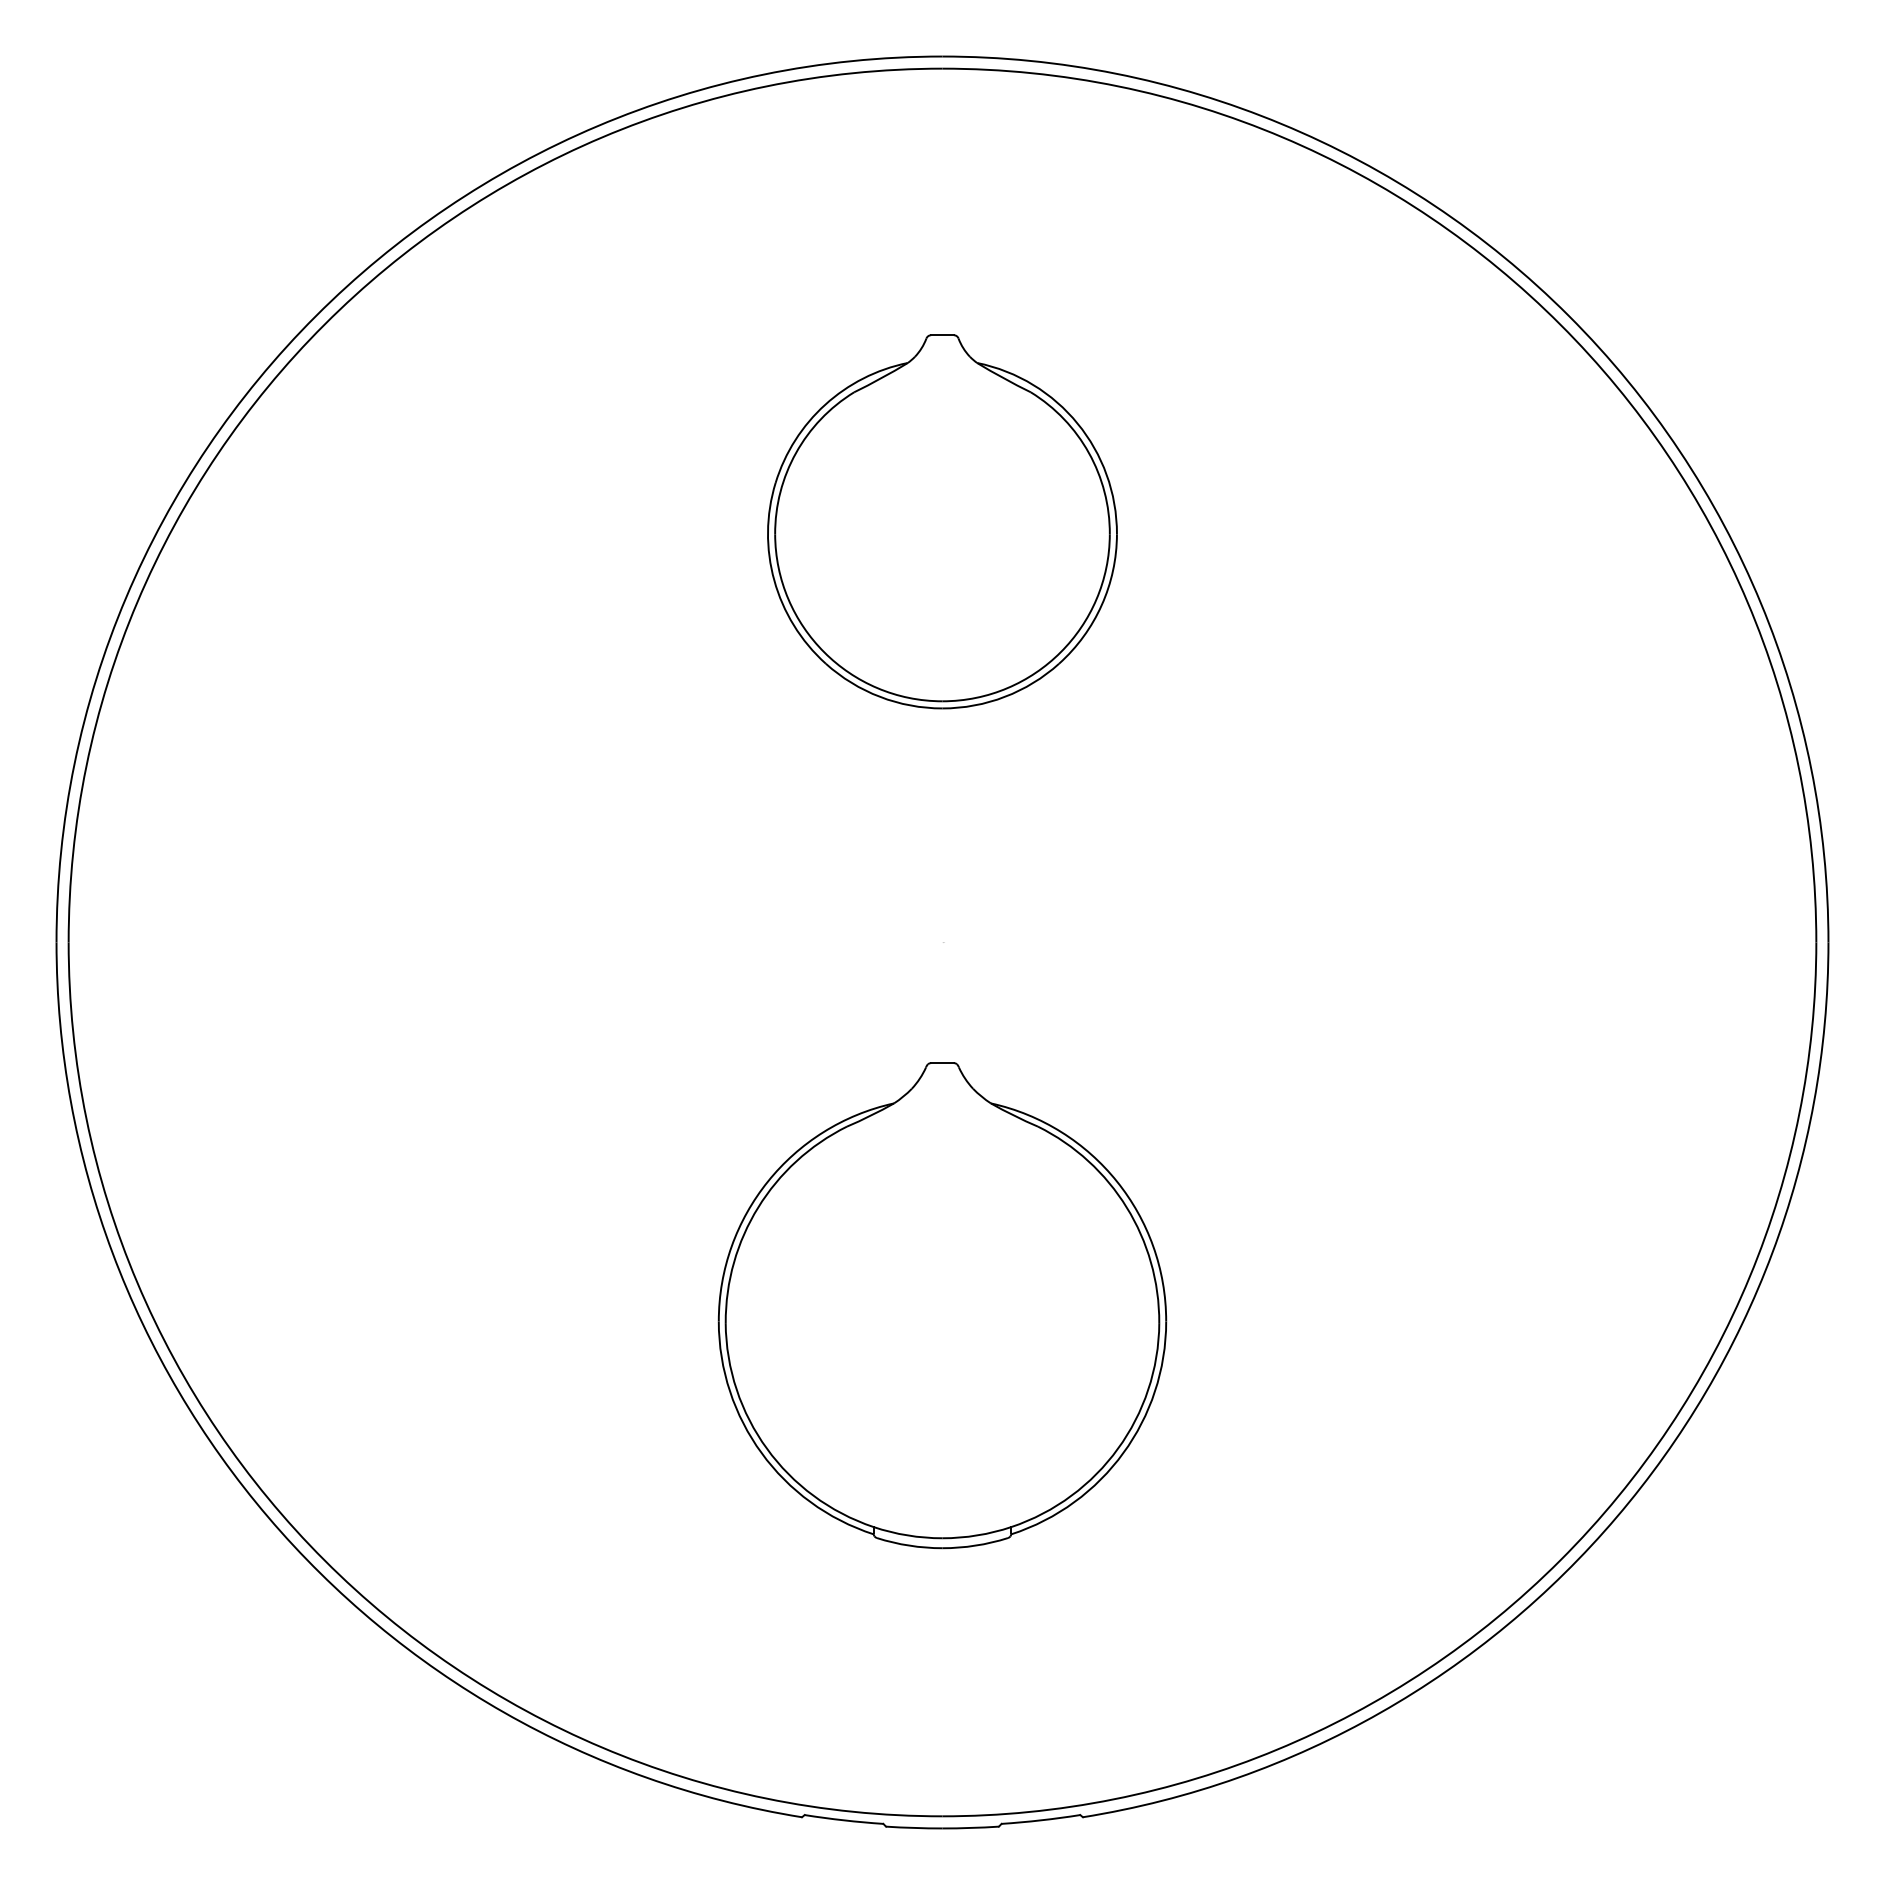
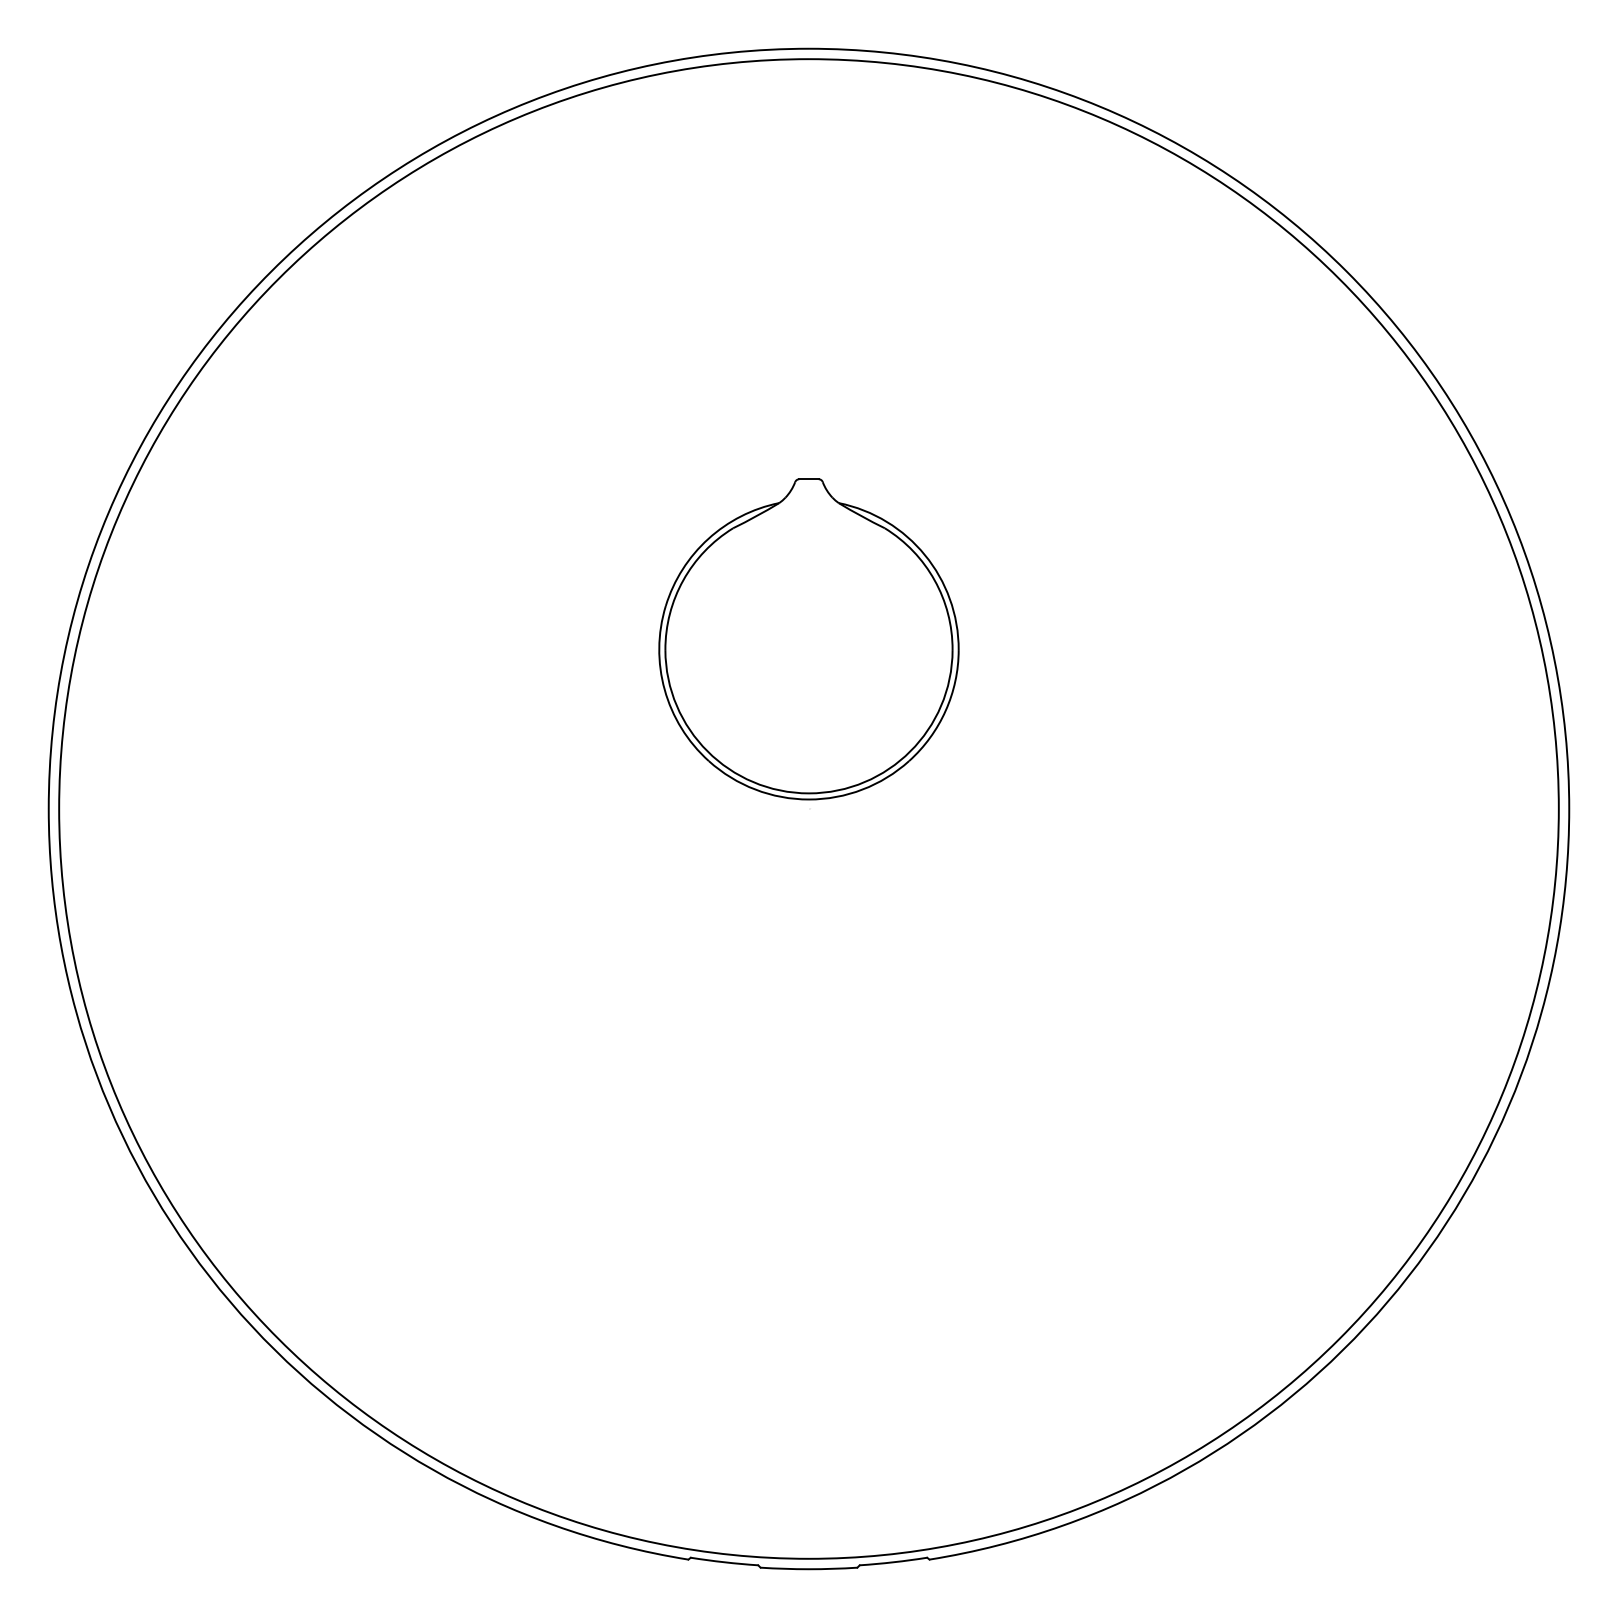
part: (942, 521) -> (809, 639), moved
part: (942, 1305) -> (809, 1120), removed

